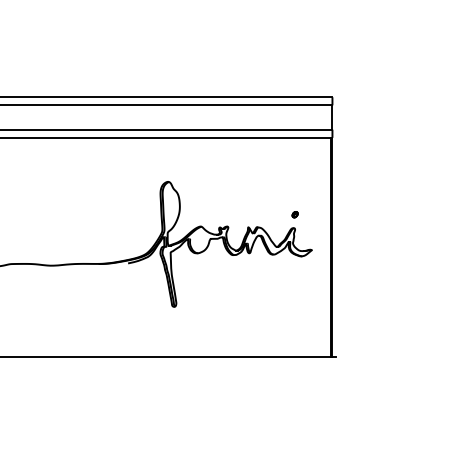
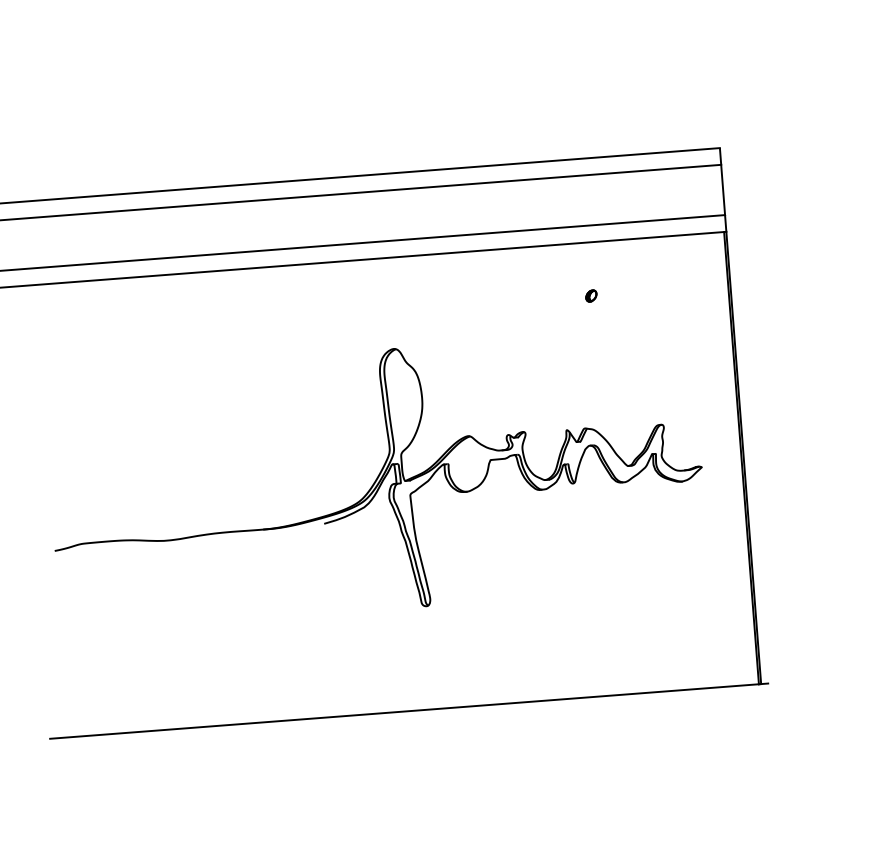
part: (294, 214) -> (590, 295), moved

